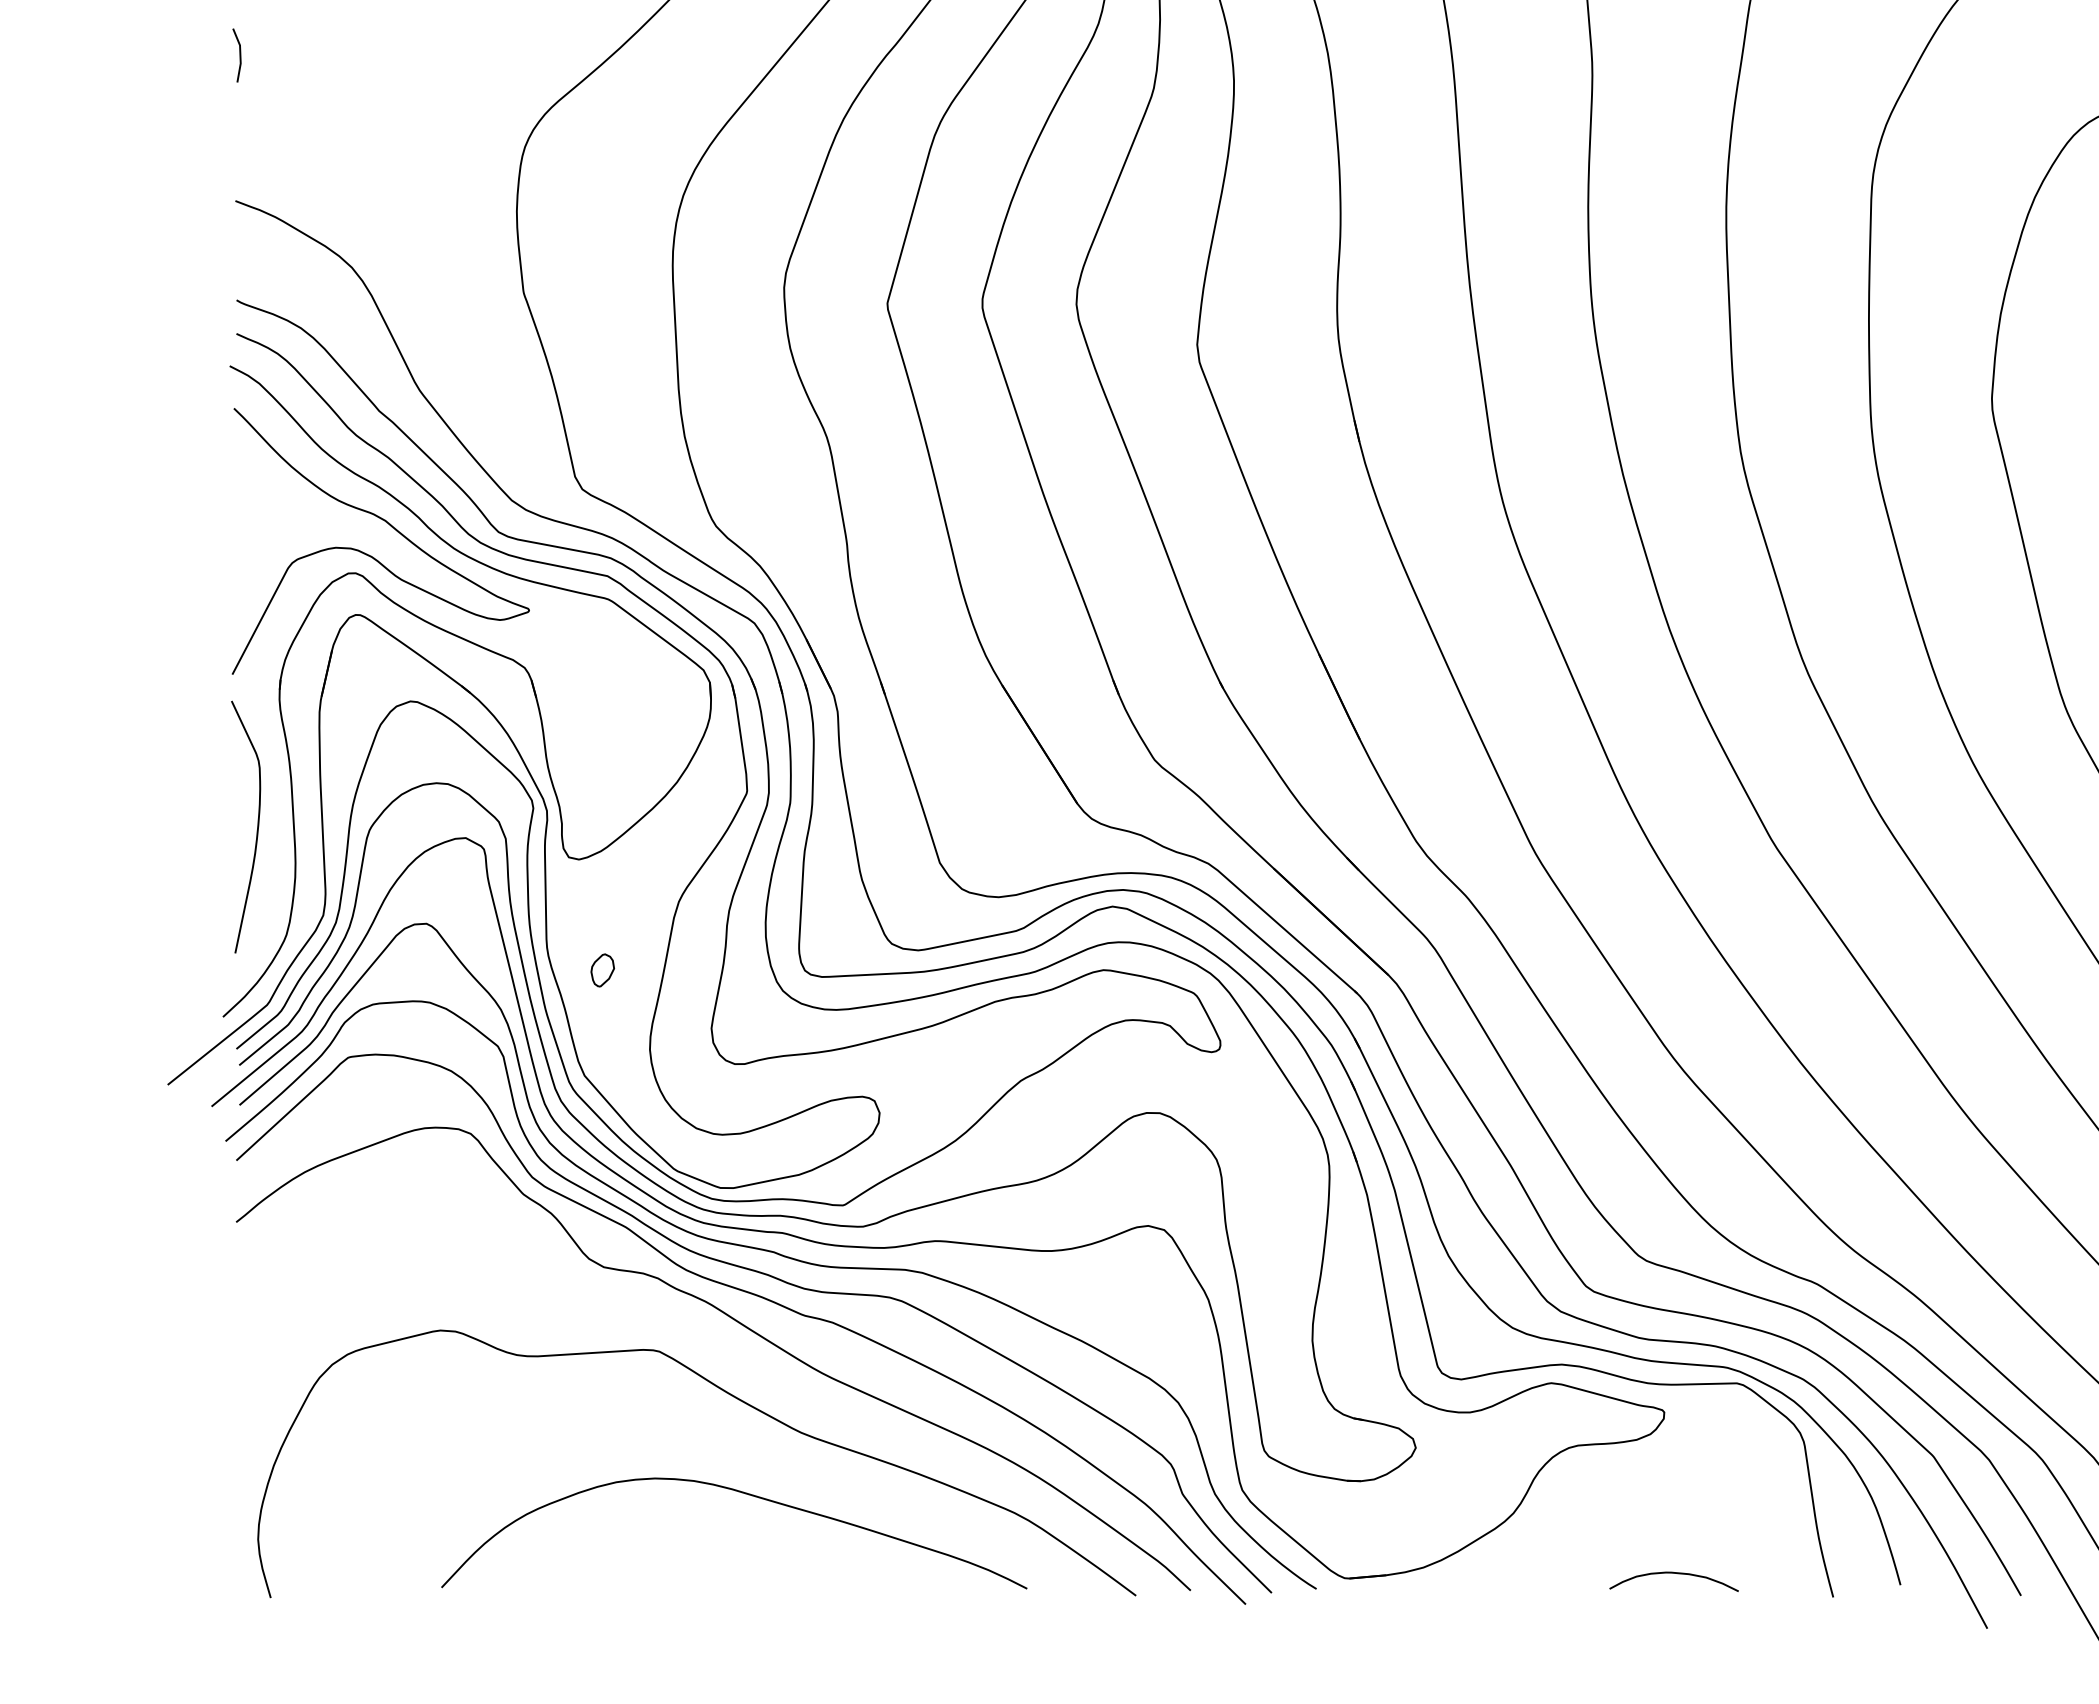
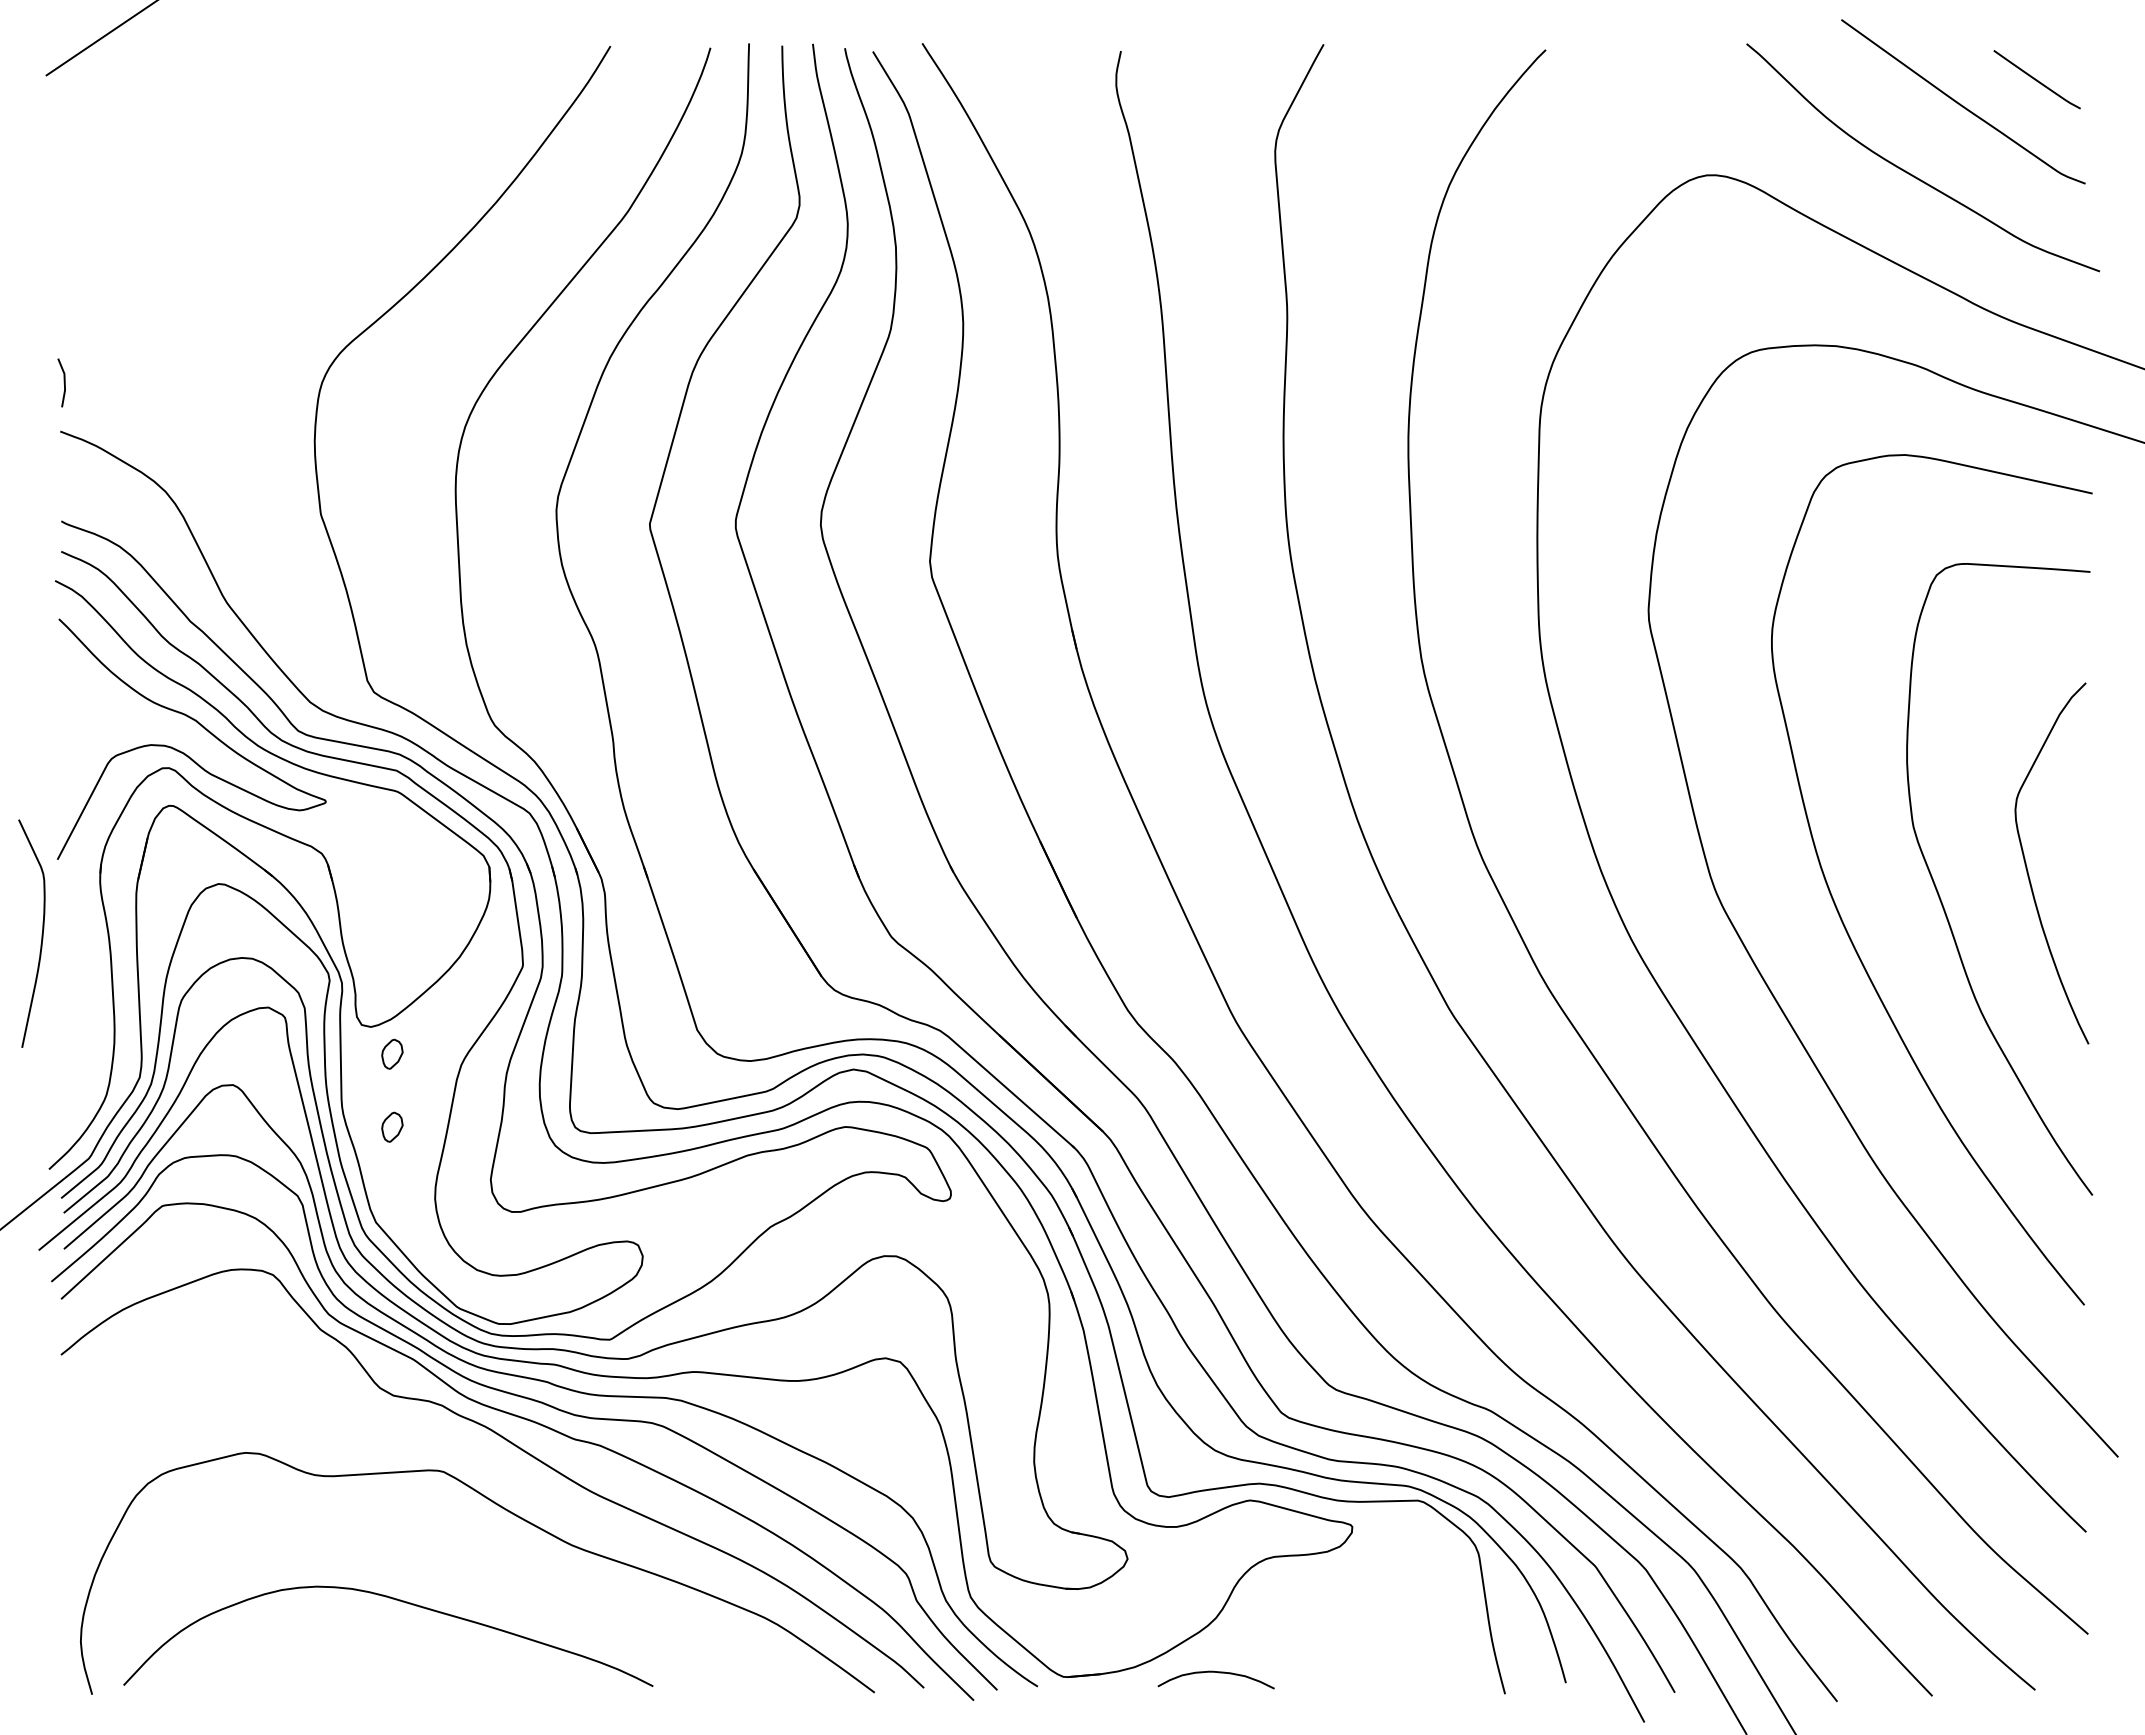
line: (238, 55) -> (63, 382), moved
curve: (256, 826) -> (41, 933), moved
part: (602, 888) -> (392, 1053), added
curve: (742, 1493) -> (395, 1600), moved
curve: (1676, 1574) -> (1218, 1673), moved

